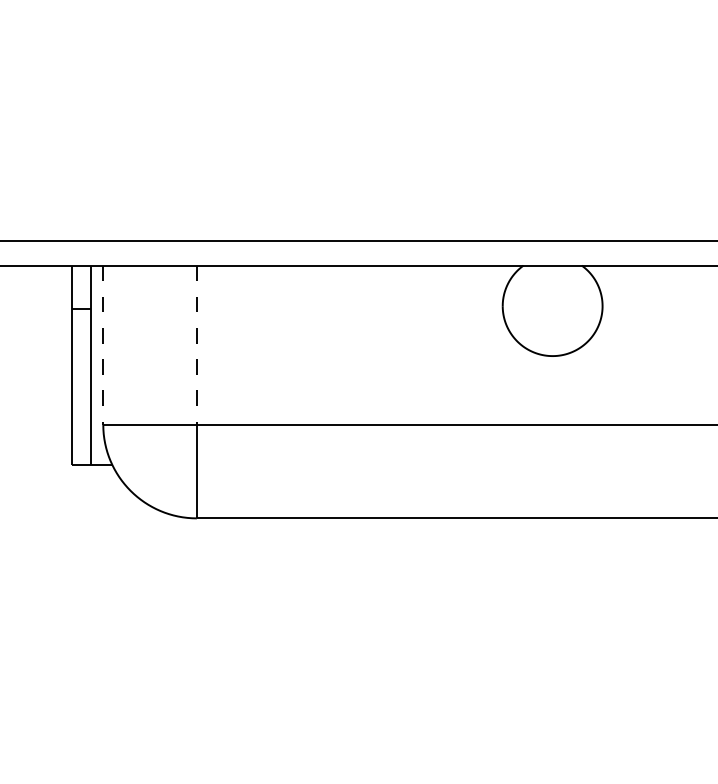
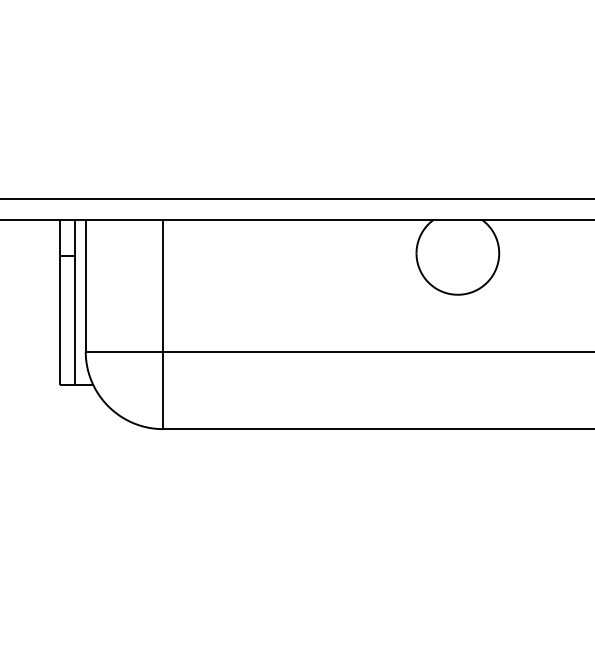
line: (103, 345) -> (85, 285), dashed -> solid
line: (196, 345) -> (162, 285), dashed -> solid

